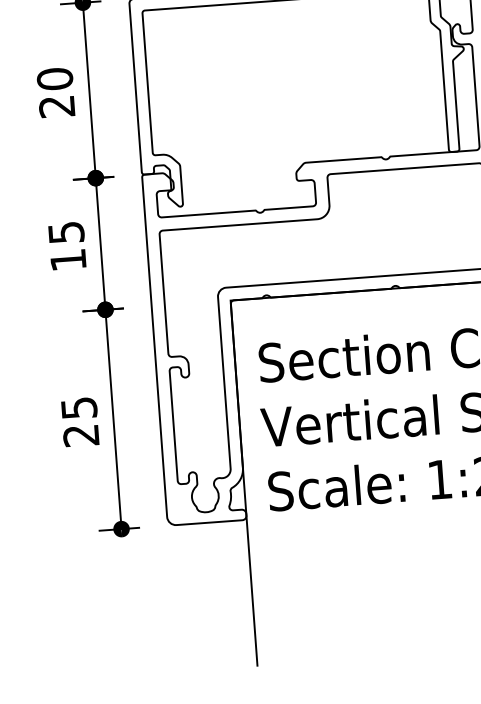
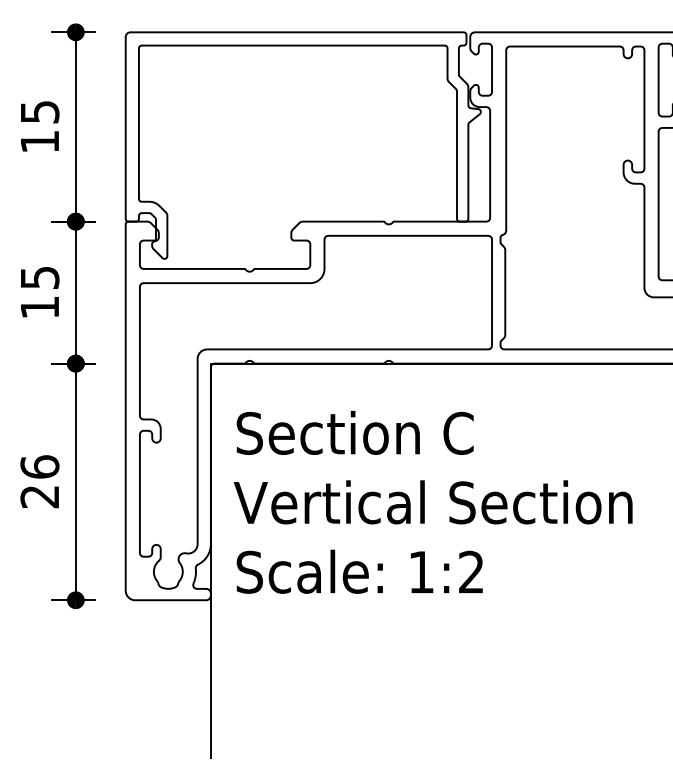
text: (55, 92) -> (39, 126), 20 -> 15
text: (78, 407) -> (39, 466), 25 -> 26

